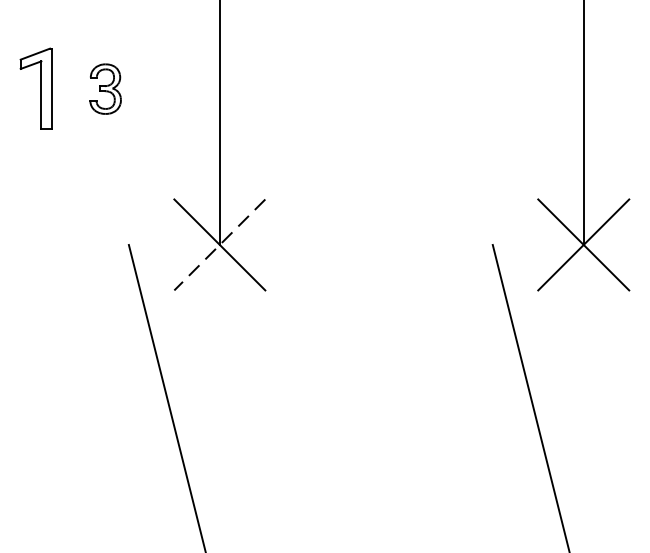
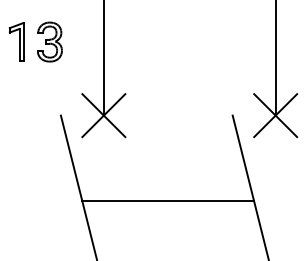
part: (104, 87) -> (49, 41), size x1.67
line: (219, 244) -> (103, 115), dashed -> solid
line: (356, 426) -> (168, 201), added

